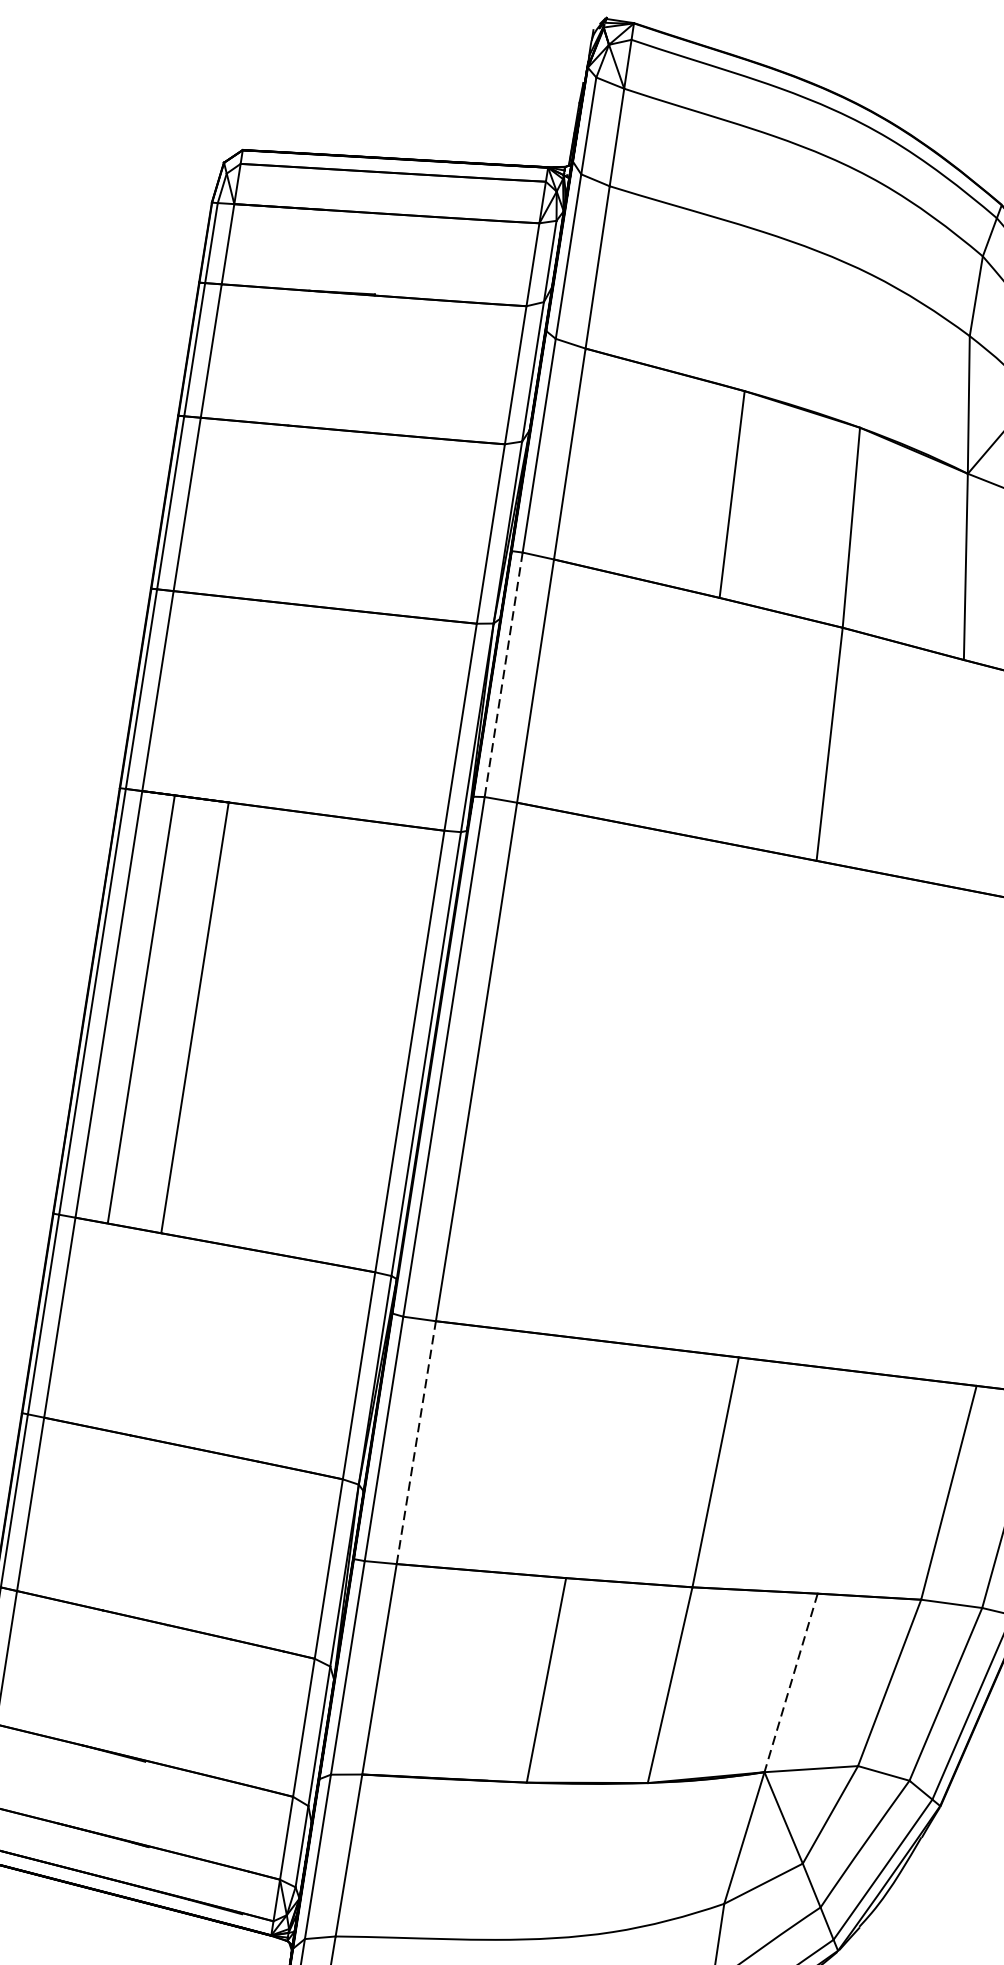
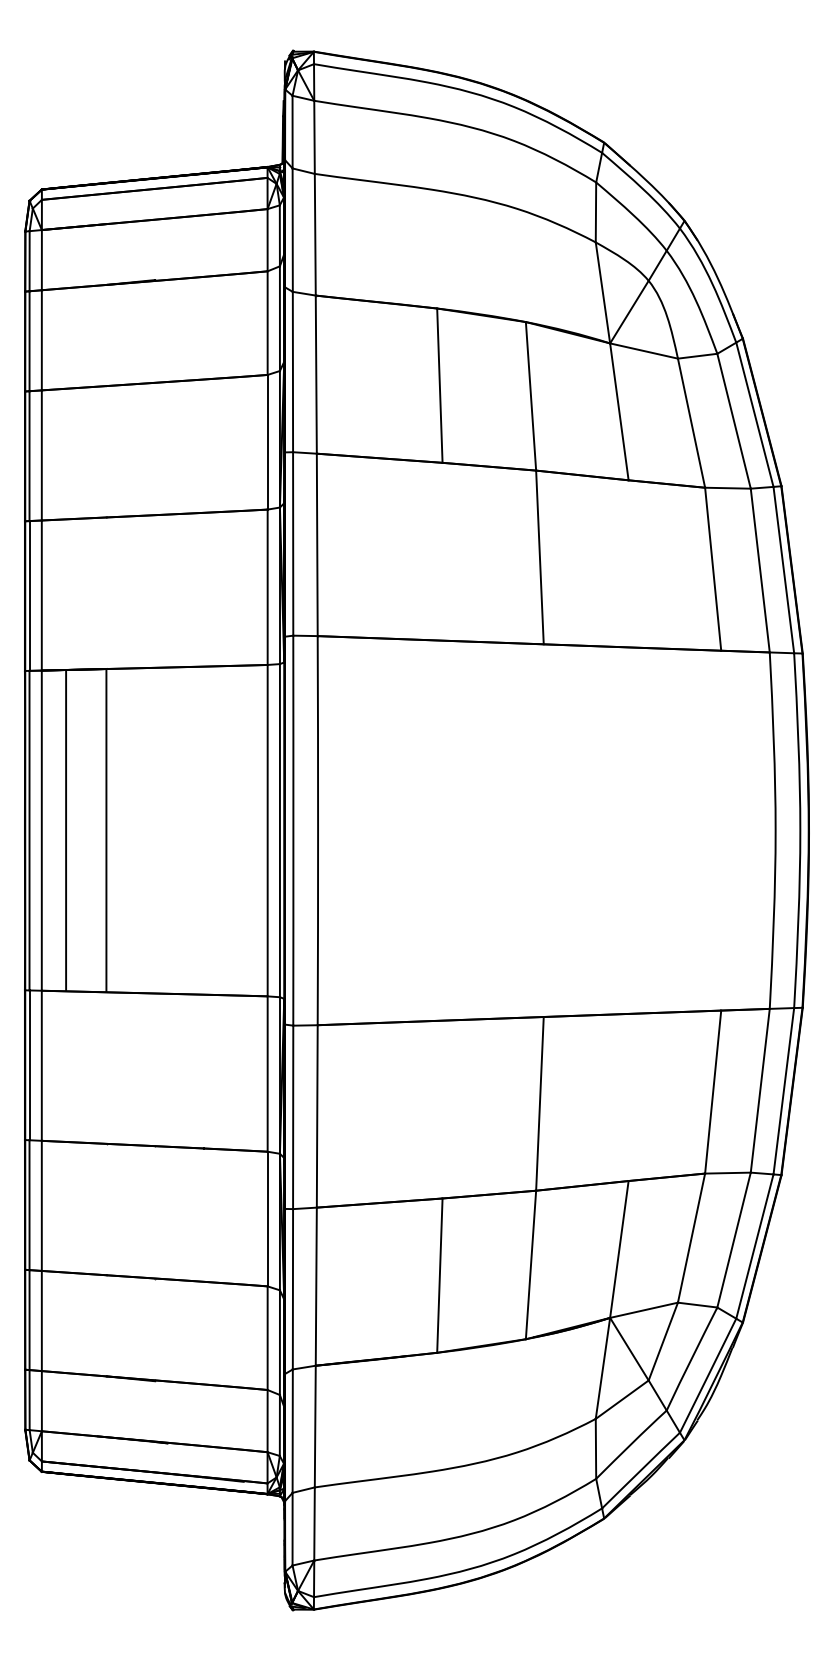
line: (504, 674) -> (293, 543), dashed -> solid
line: (416, 1441) -> (317, 1115), dashed -> solid
line: (791, 1683) -> (619, 1249), dashed -> solid

